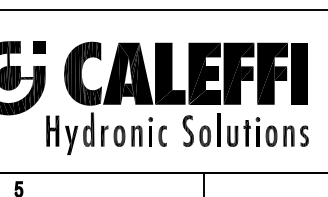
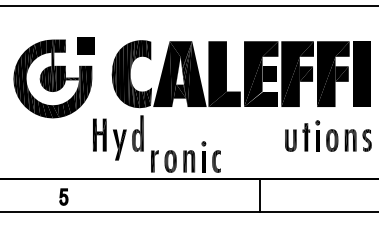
part: (39, 47) -> (85, 46), size x1.4
part: (201, 129) -> (257, 133), removed
part: (133, 131) -> (185, 156), moved

